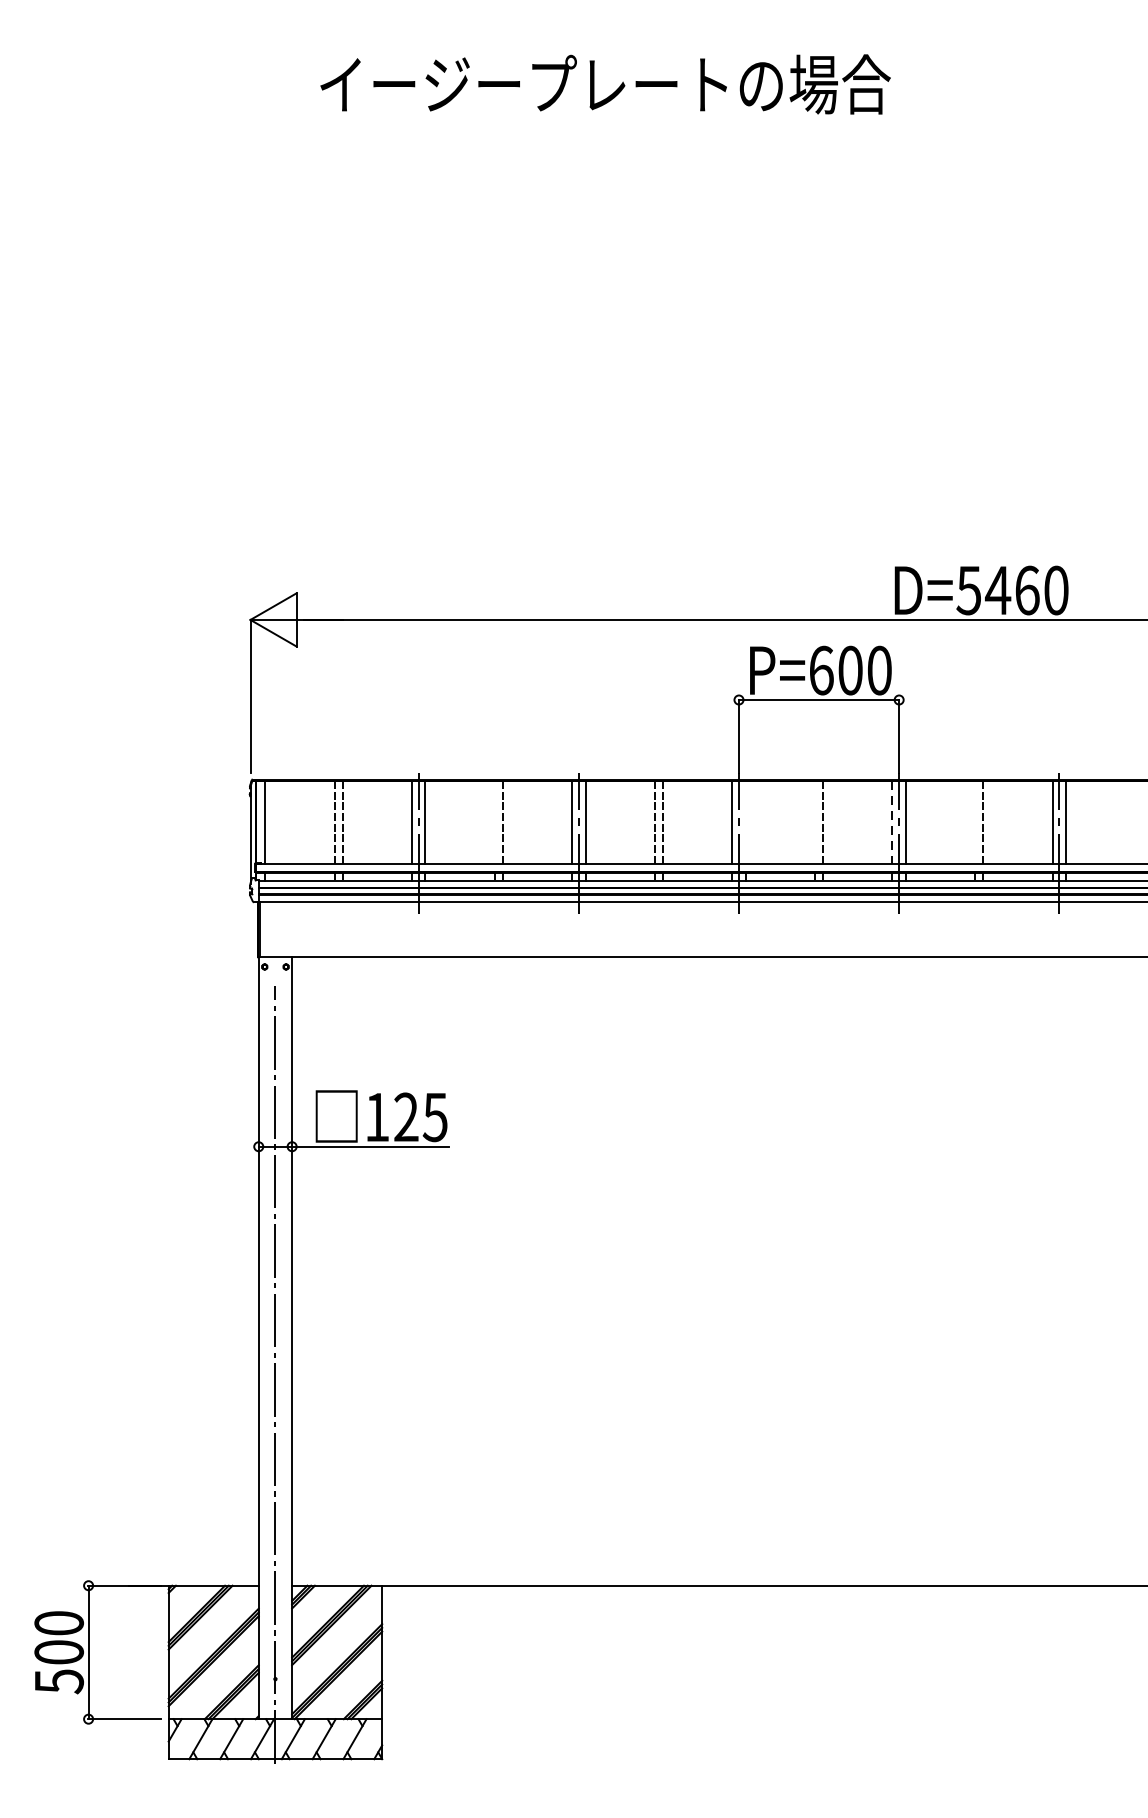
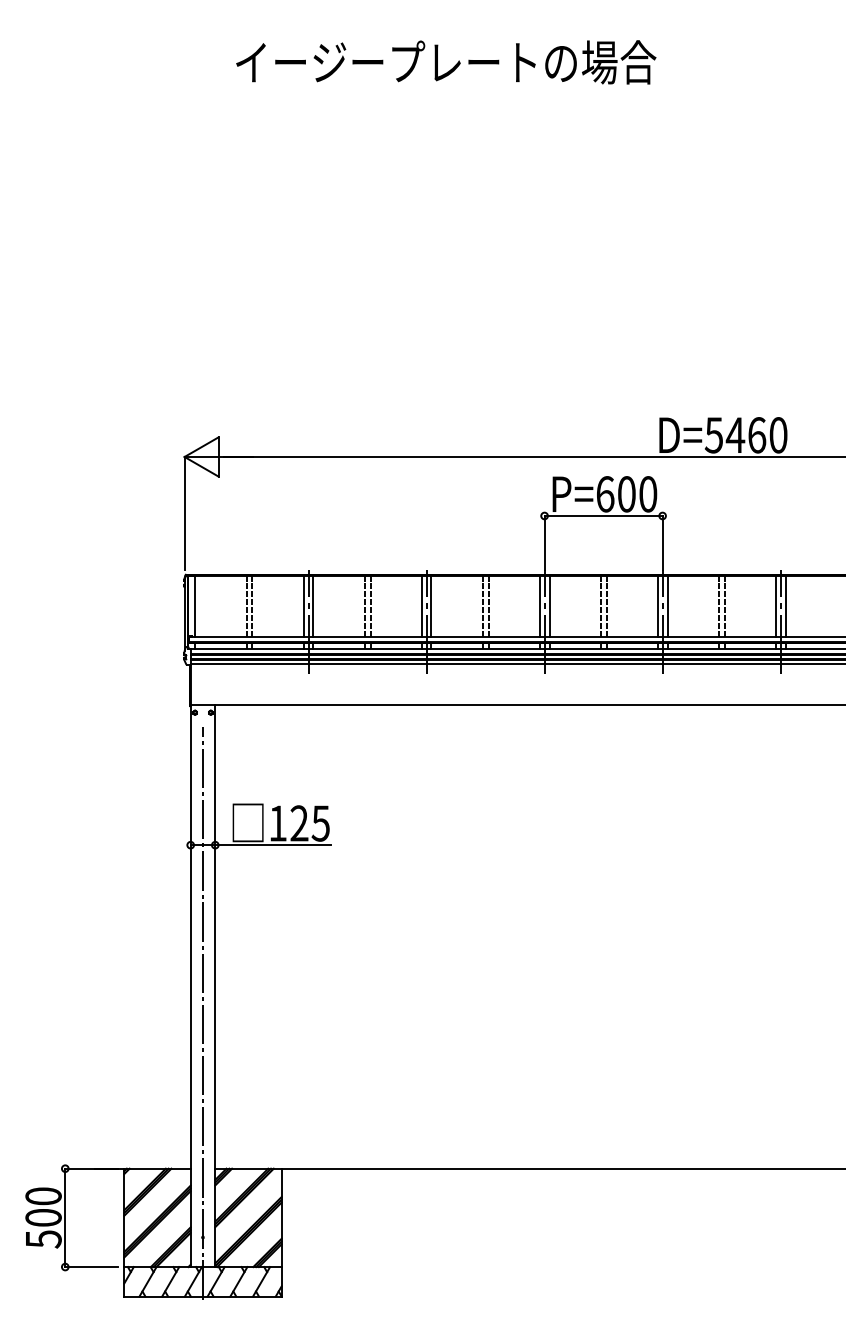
line: (494, 821) -> (364, 605), added
line: (745, 821) -> (549, 605), added
line: (814, 821) -> (600, 605), added
line: (974, 821) -> (718, 605), added
line: (892, 822) -> (657, 606), dashed -> solid

